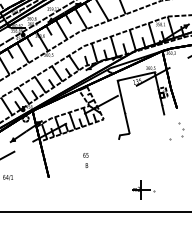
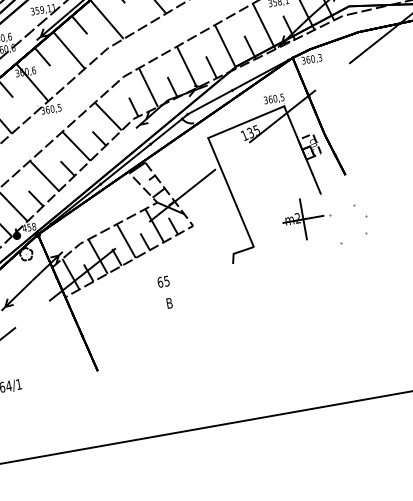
text: (85, 160) -> (164, 292), moved
part: (143, 189) -> (307, 217), moved

